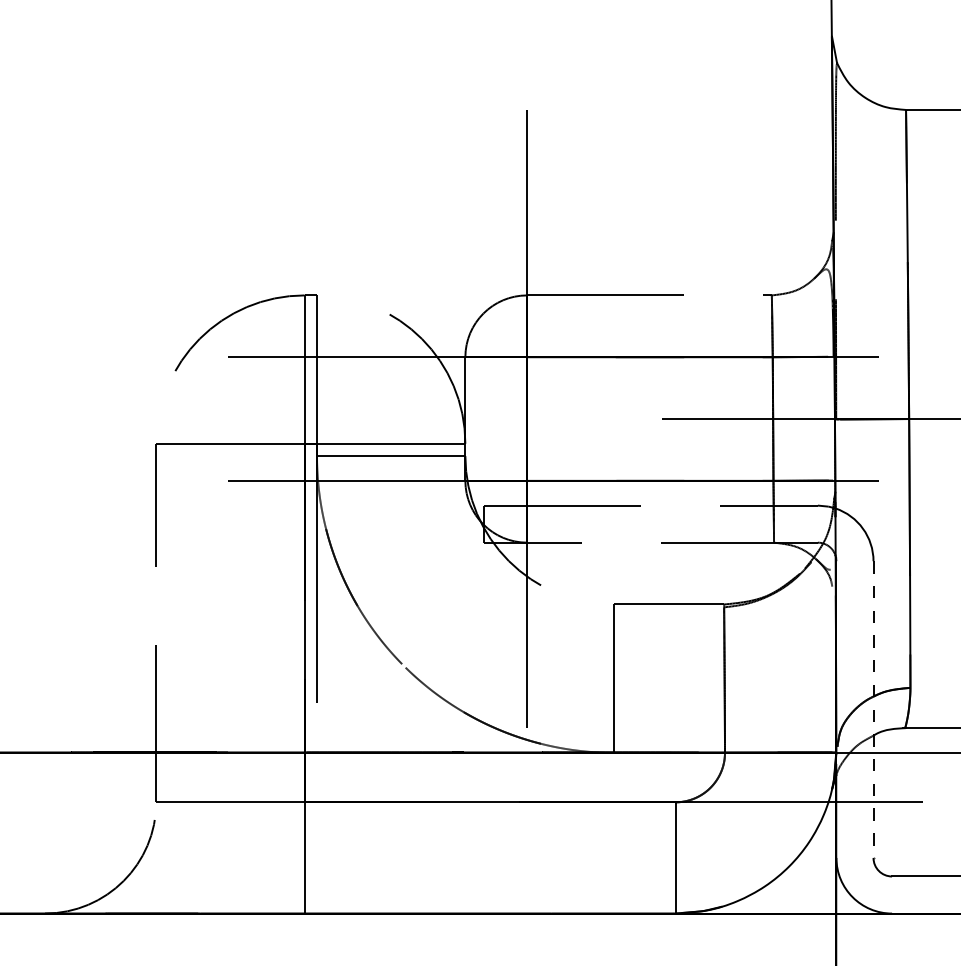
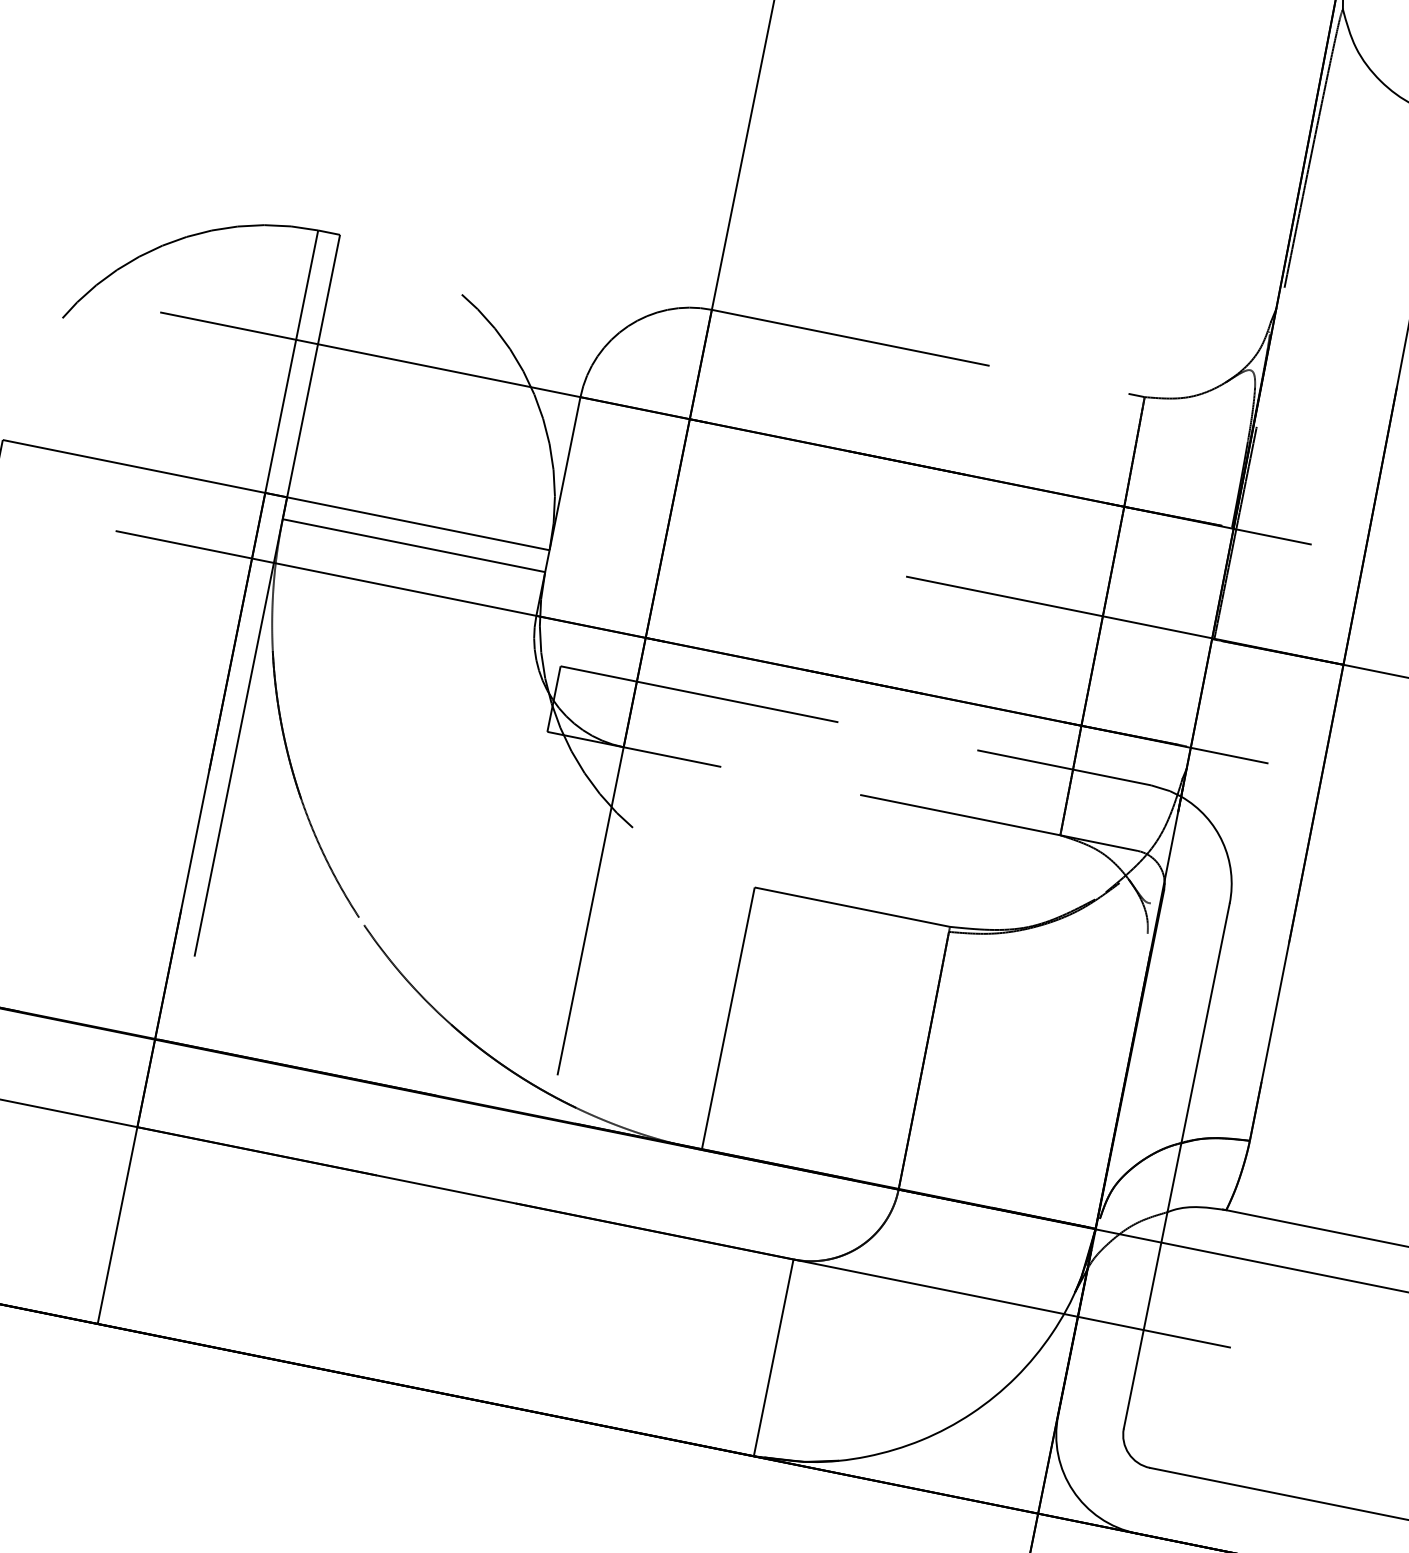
line: (873, 710) -> (1176, 1167), dashed -> solid

